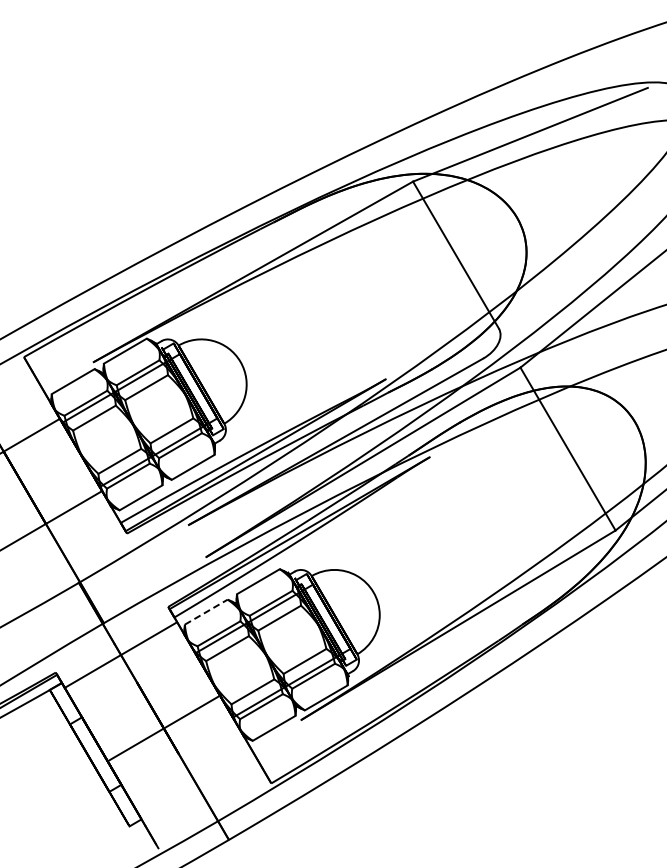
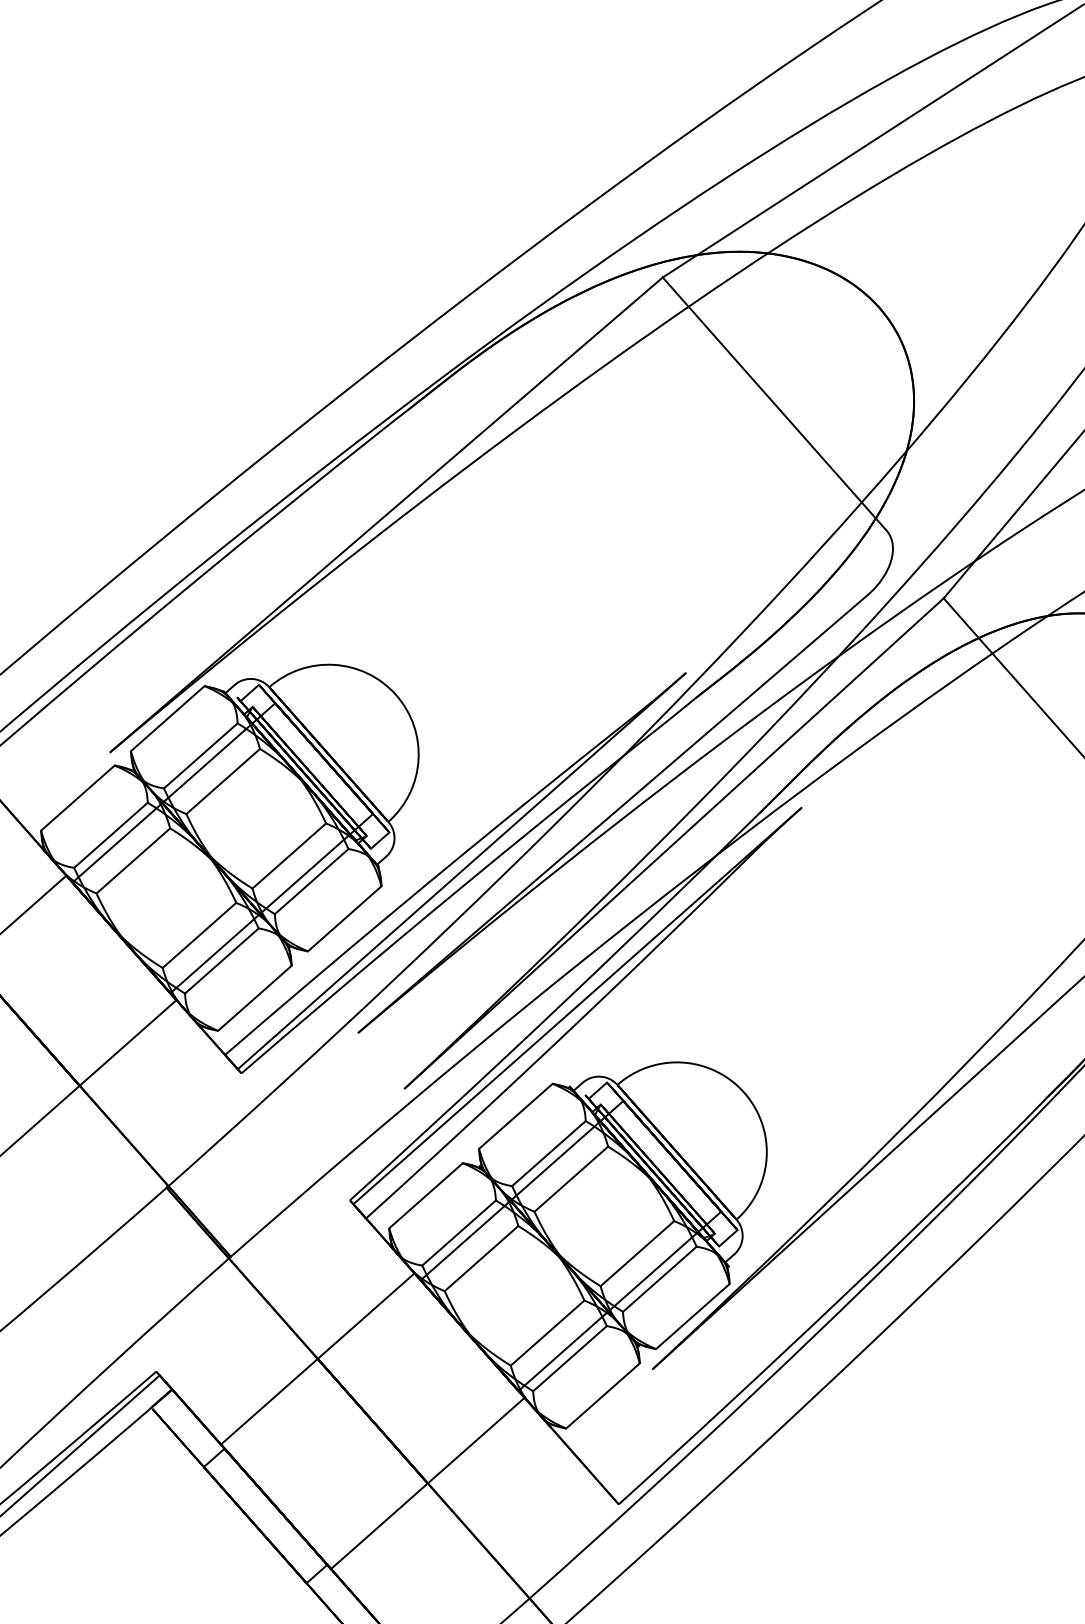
line: (206, 612) -> (426, 1196), dashed -> solid
line: (120, 654) -> (316, 1357), moved
line: (163, 728) -> (426, 1483), moved

